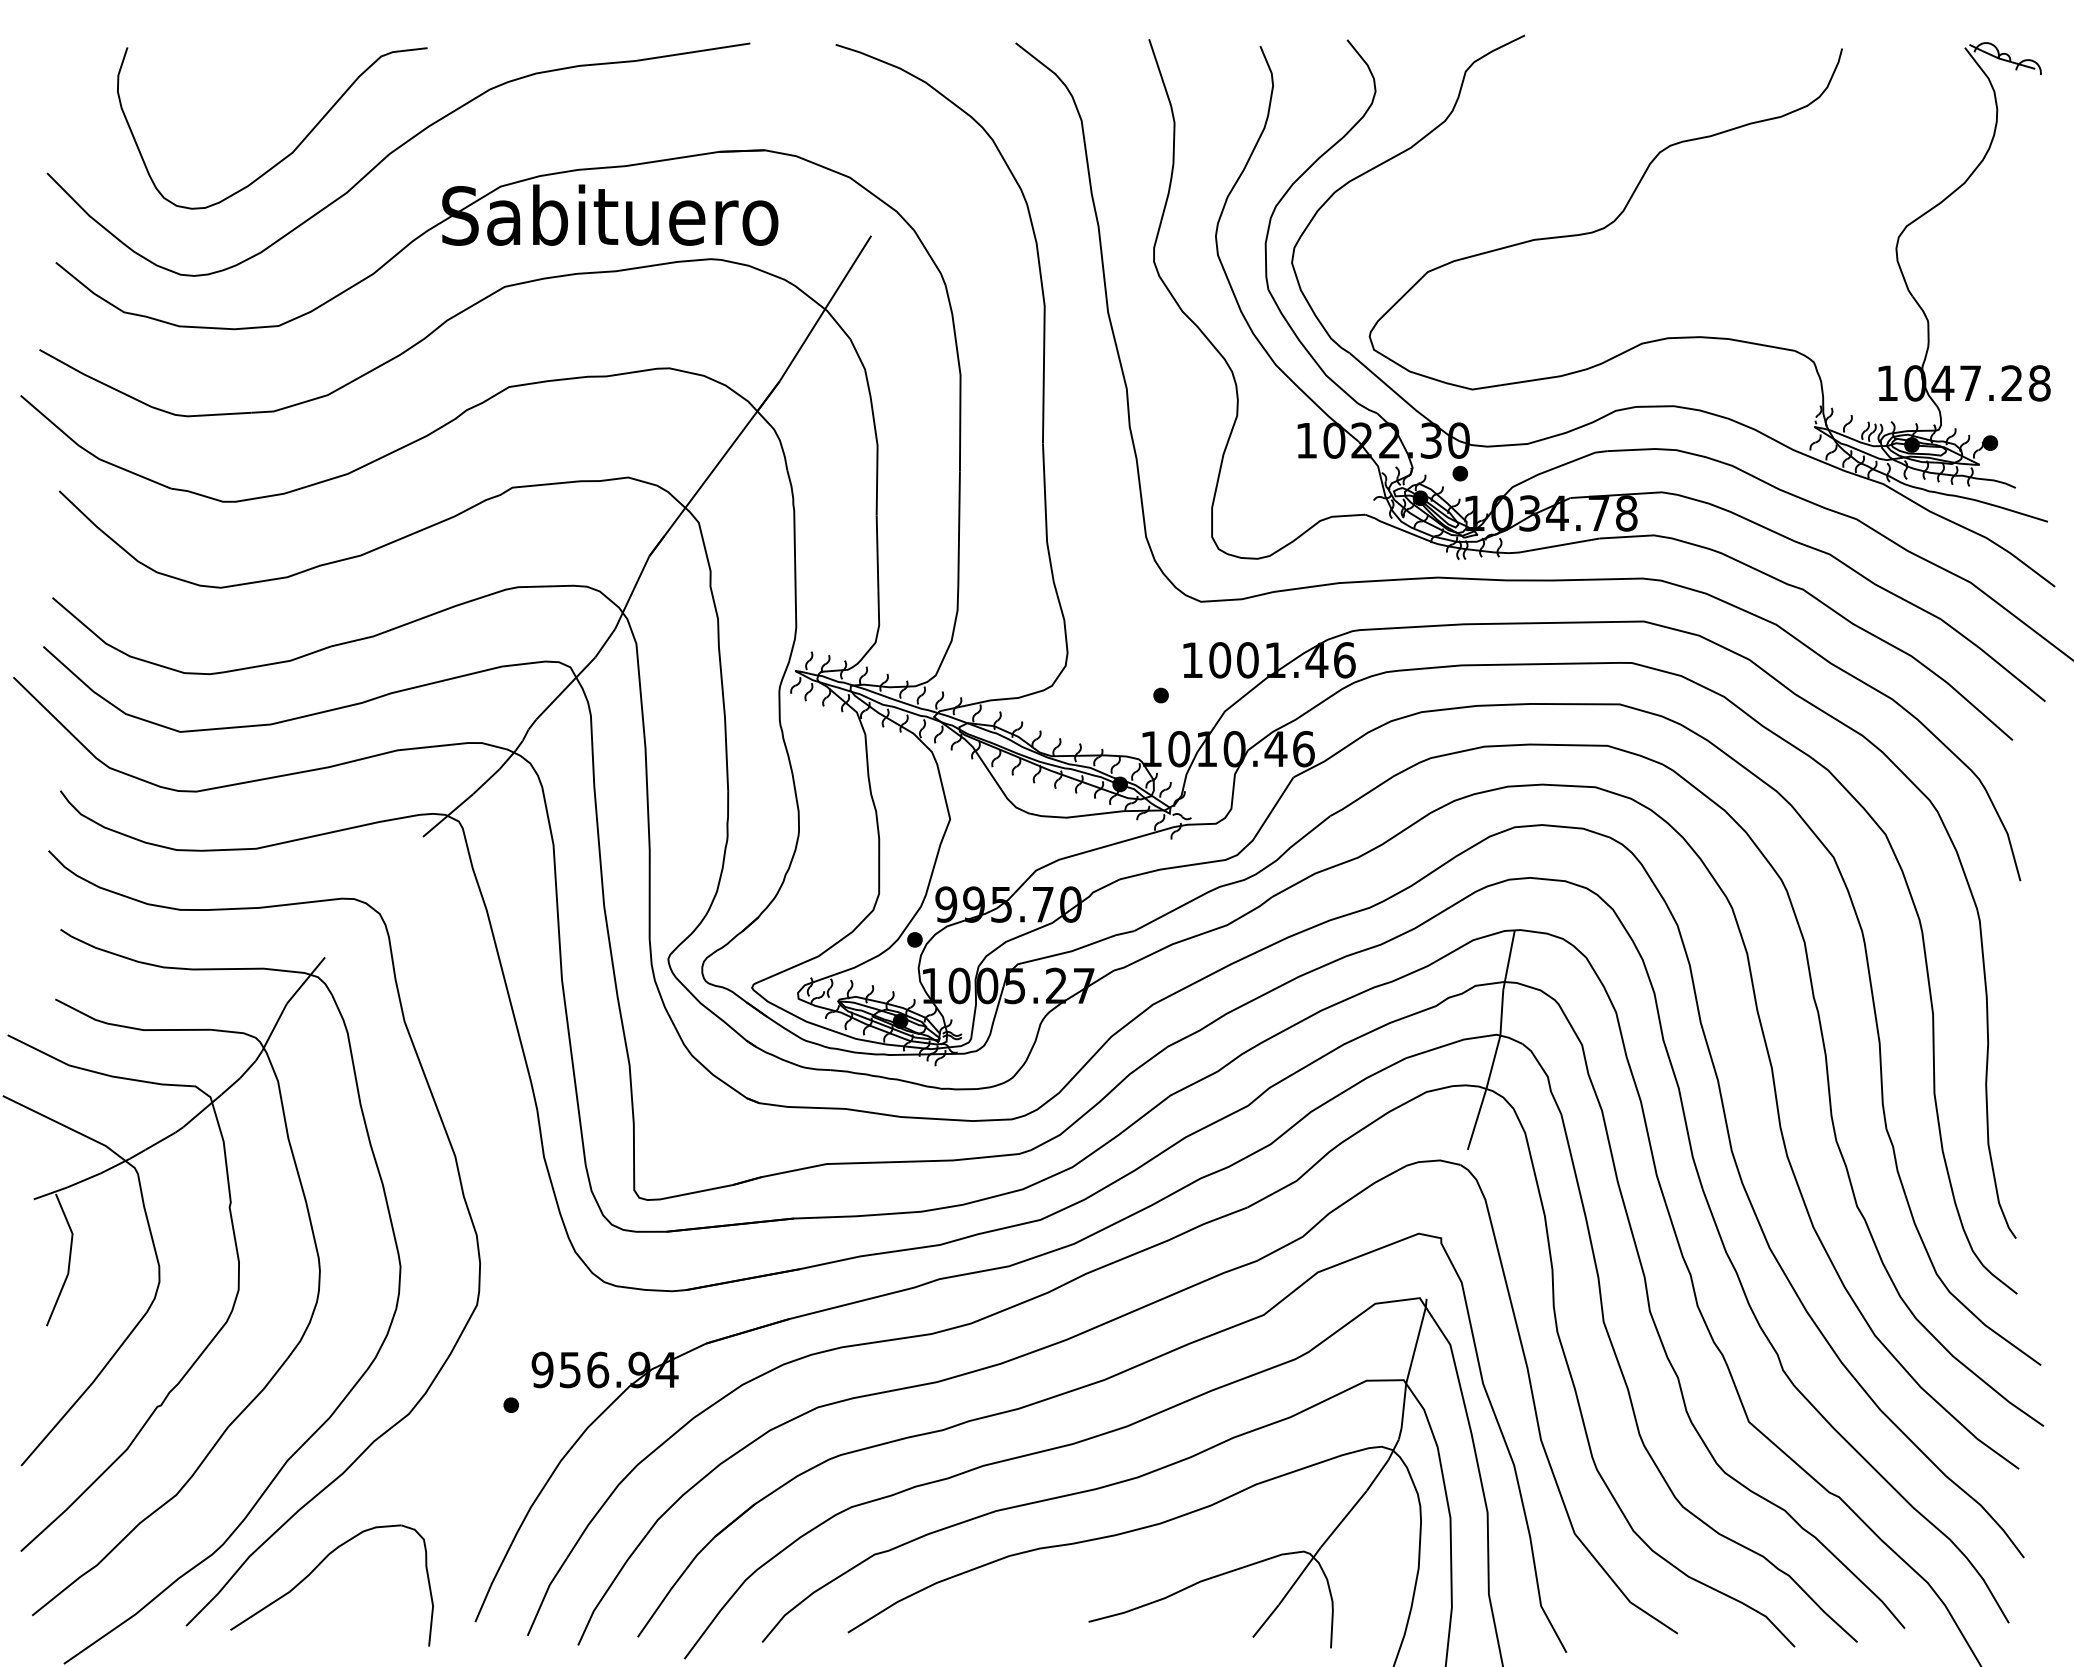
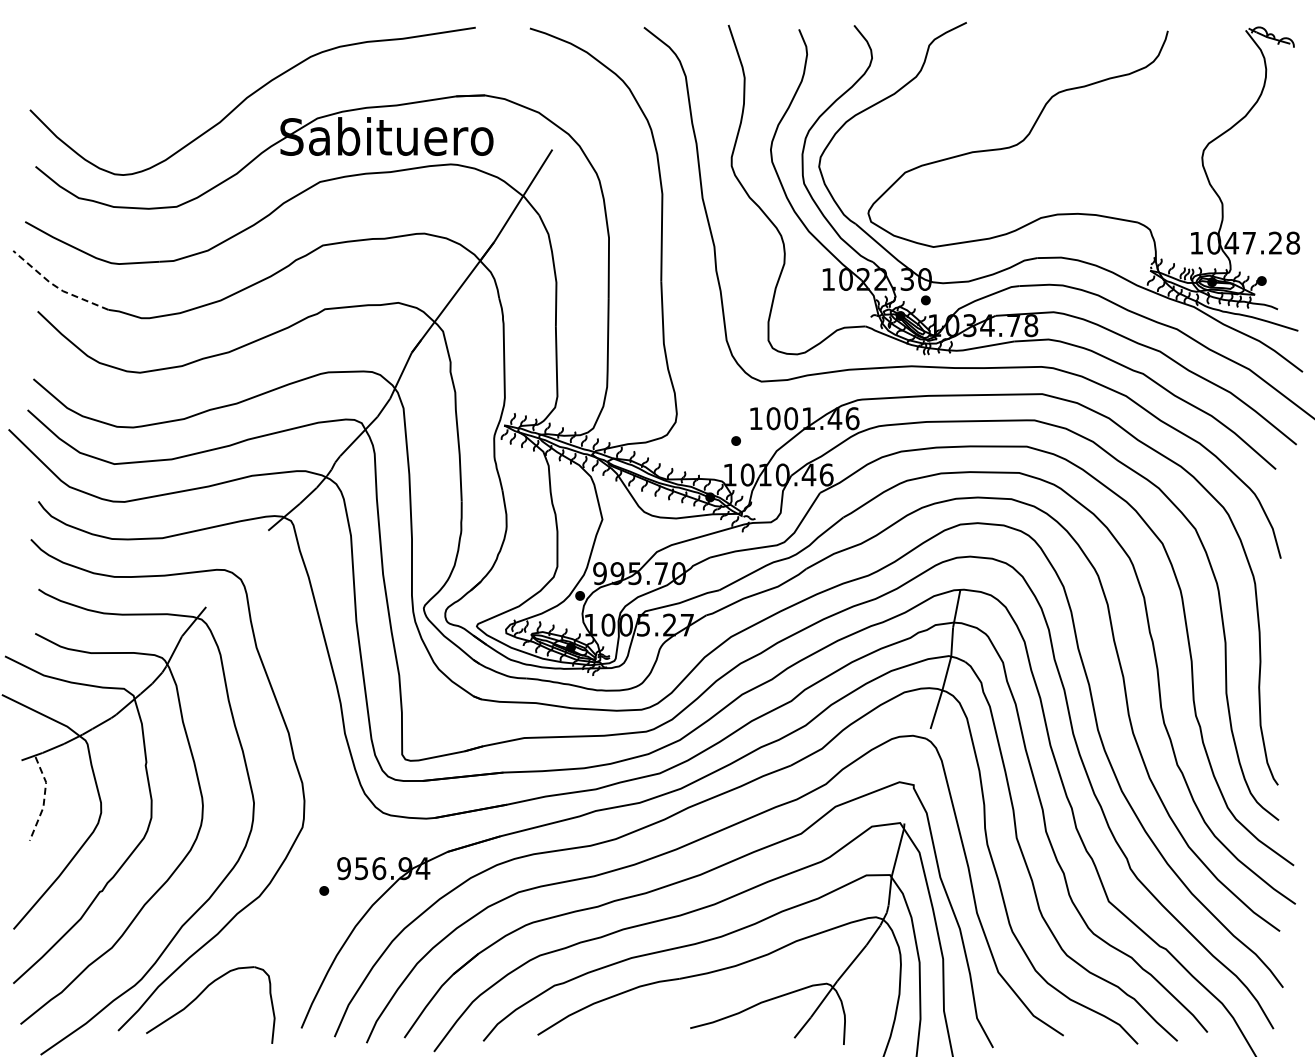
curve: (293, 148) -> (186, 94), removed
line: (88, 451) -> (56, 286), solid -> dashed
line: (69, 1259) -> (44, 798), solid -> dashed

